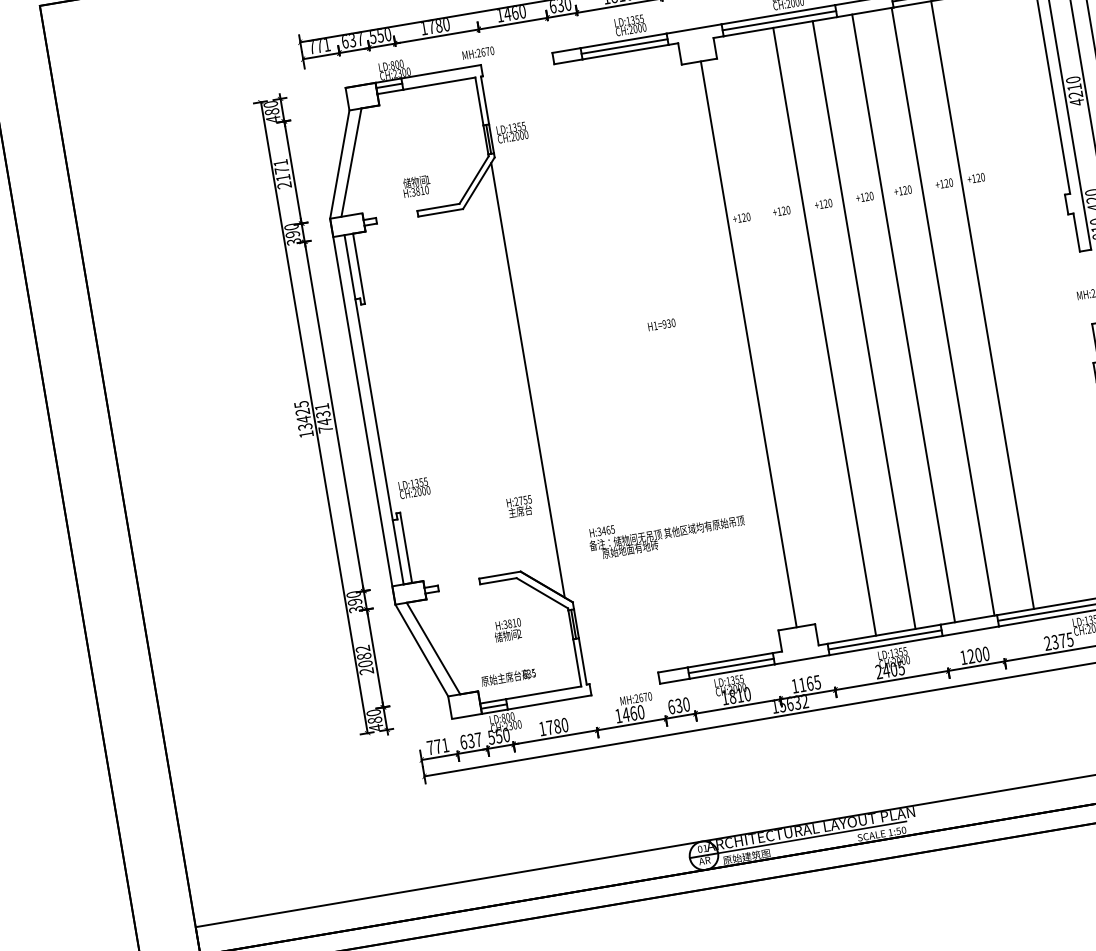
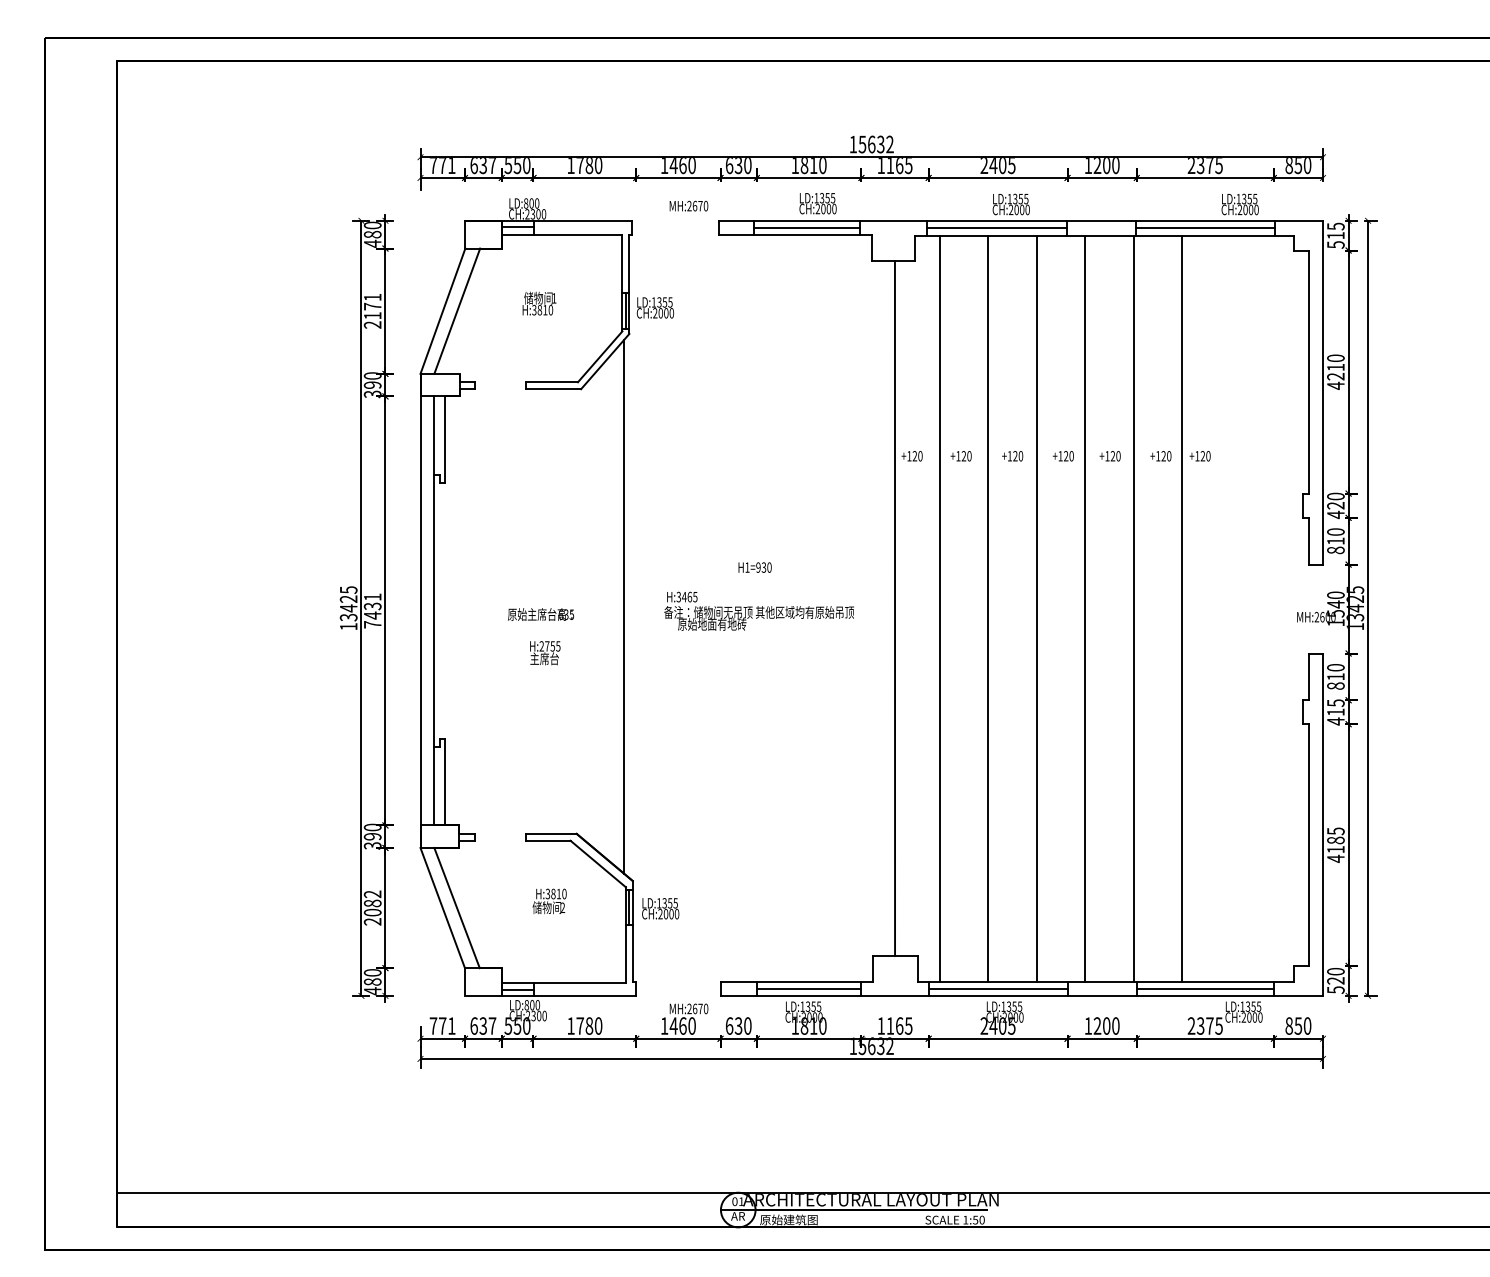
text: (477, 52) -> (688, 205), moved
text: (416, 186) -> (539, 303), moved
text: (661, 324) -> (754, 567), moved
line: (785, 338) -> (939, 608), added
text: (414, 488) -> (660, 908), moved
text: (520, 506) -> (545, 653), moved
text: (666, 531) -> (758, 610), moved
text: (509, 677) -> (541, 614), moved

